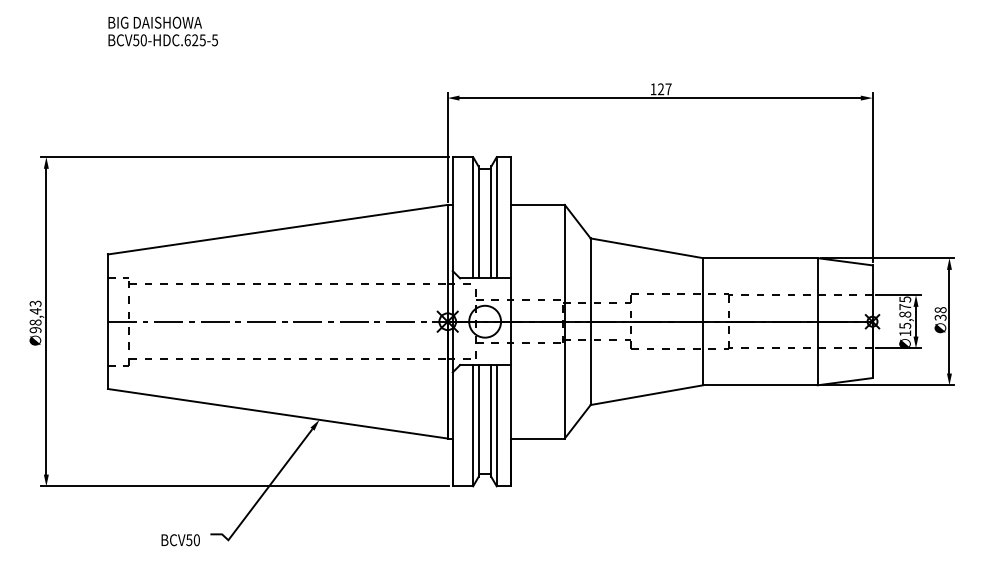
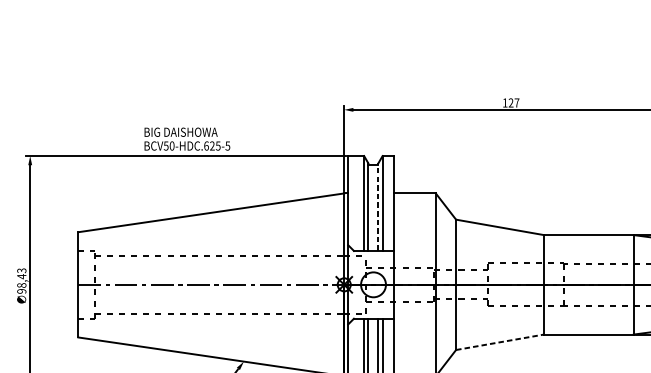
text: (162, 31) -> (186, 139), moved
line: (491, 222) -> (378, 207), solid -> dashed
line: (647, 395) -> (500, 342), solid -> dashed

